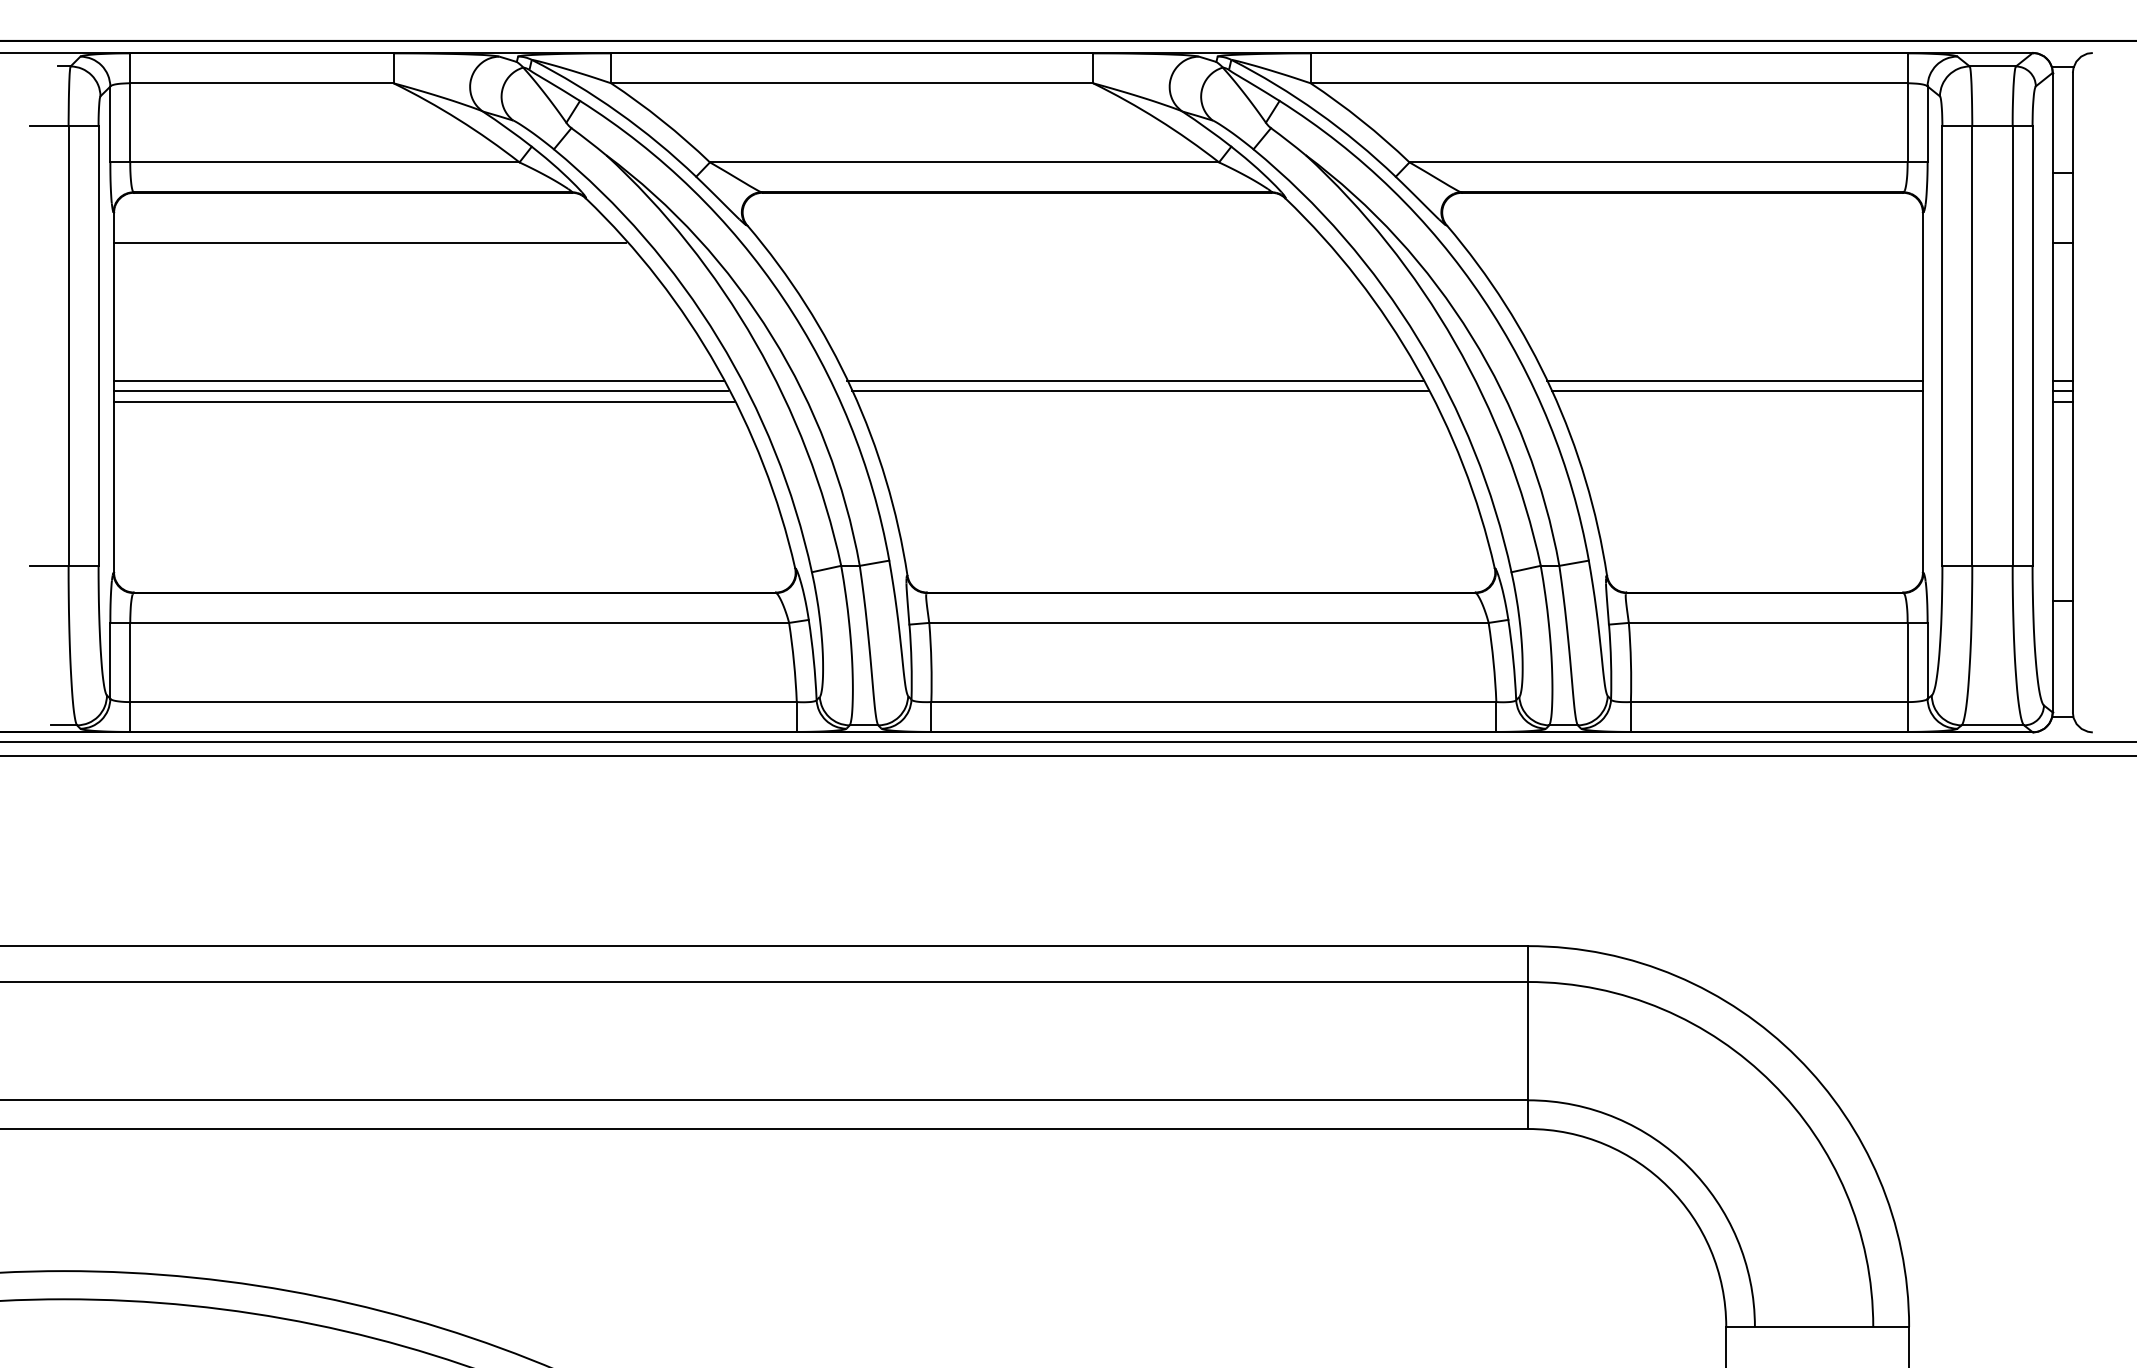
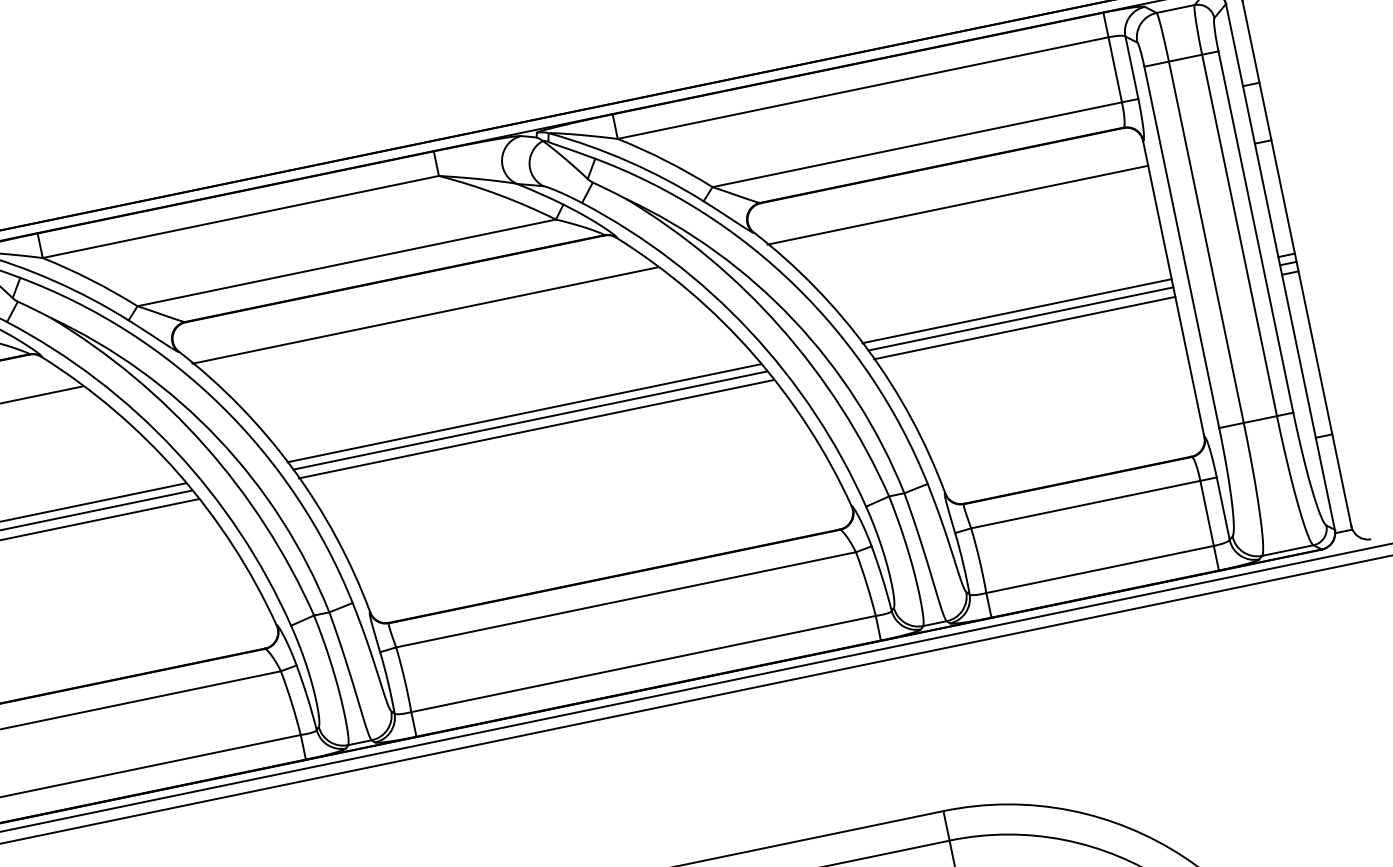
line: (1042, 242) -> (424, 315), added
line: (1690, 242) -> (957, 205), added
line: (1144, 402) -> (535, 429), added
line: (1739, 402) -> (1024, 328), added

